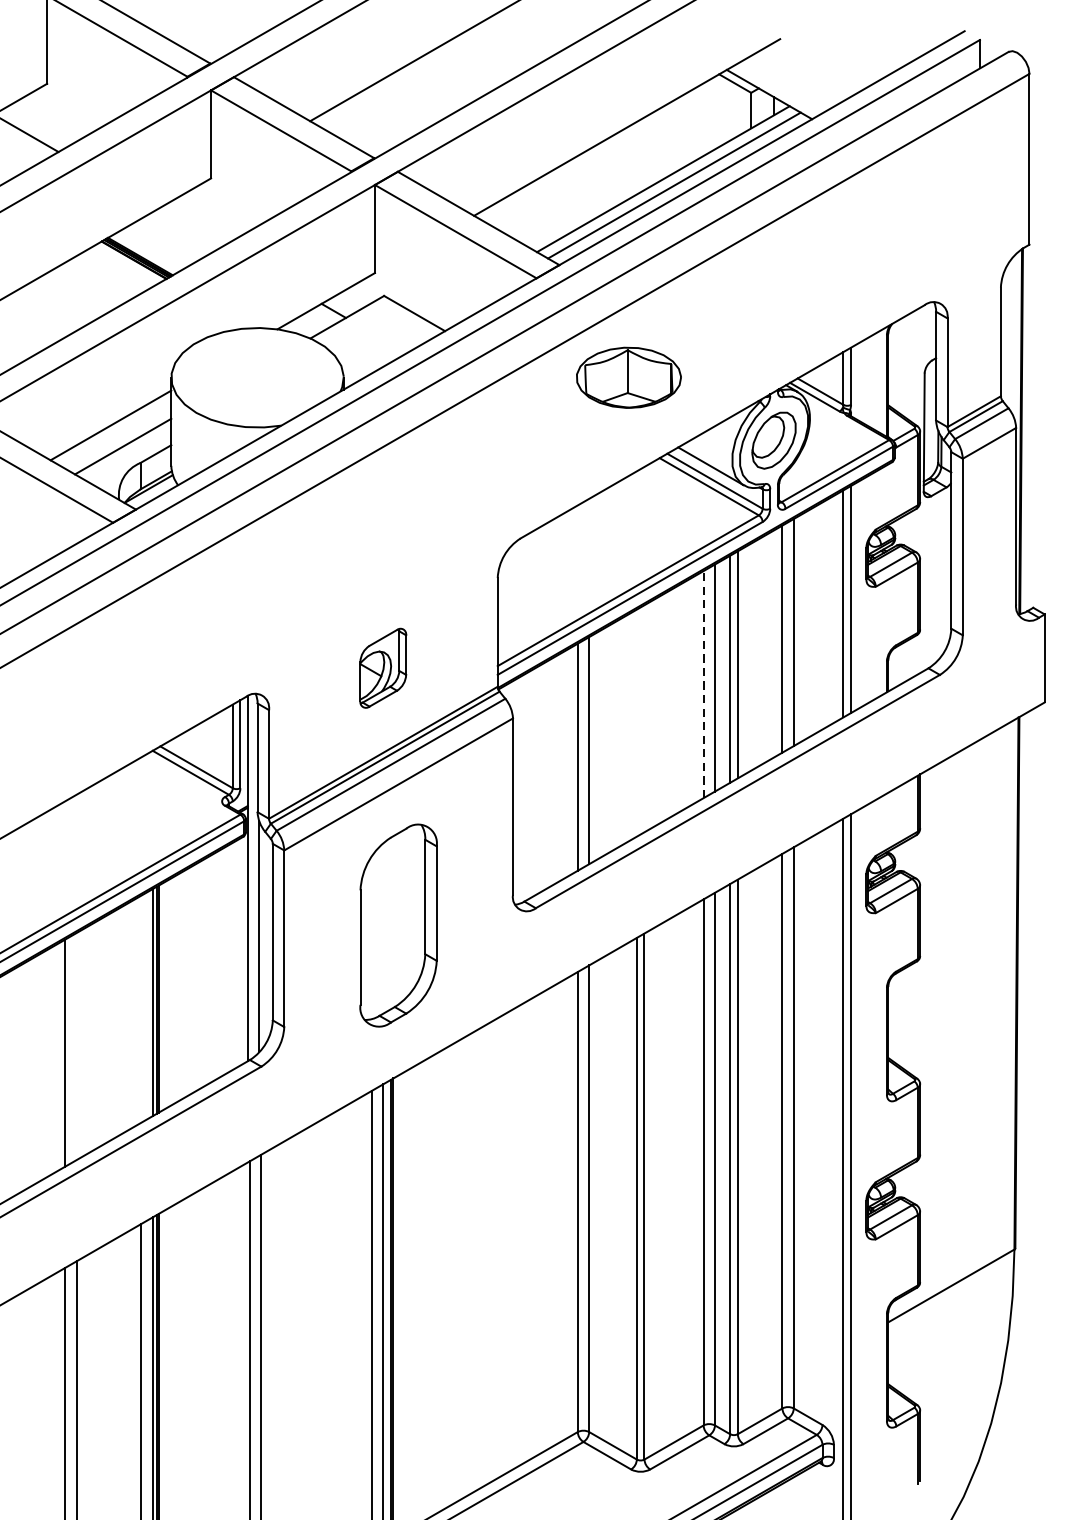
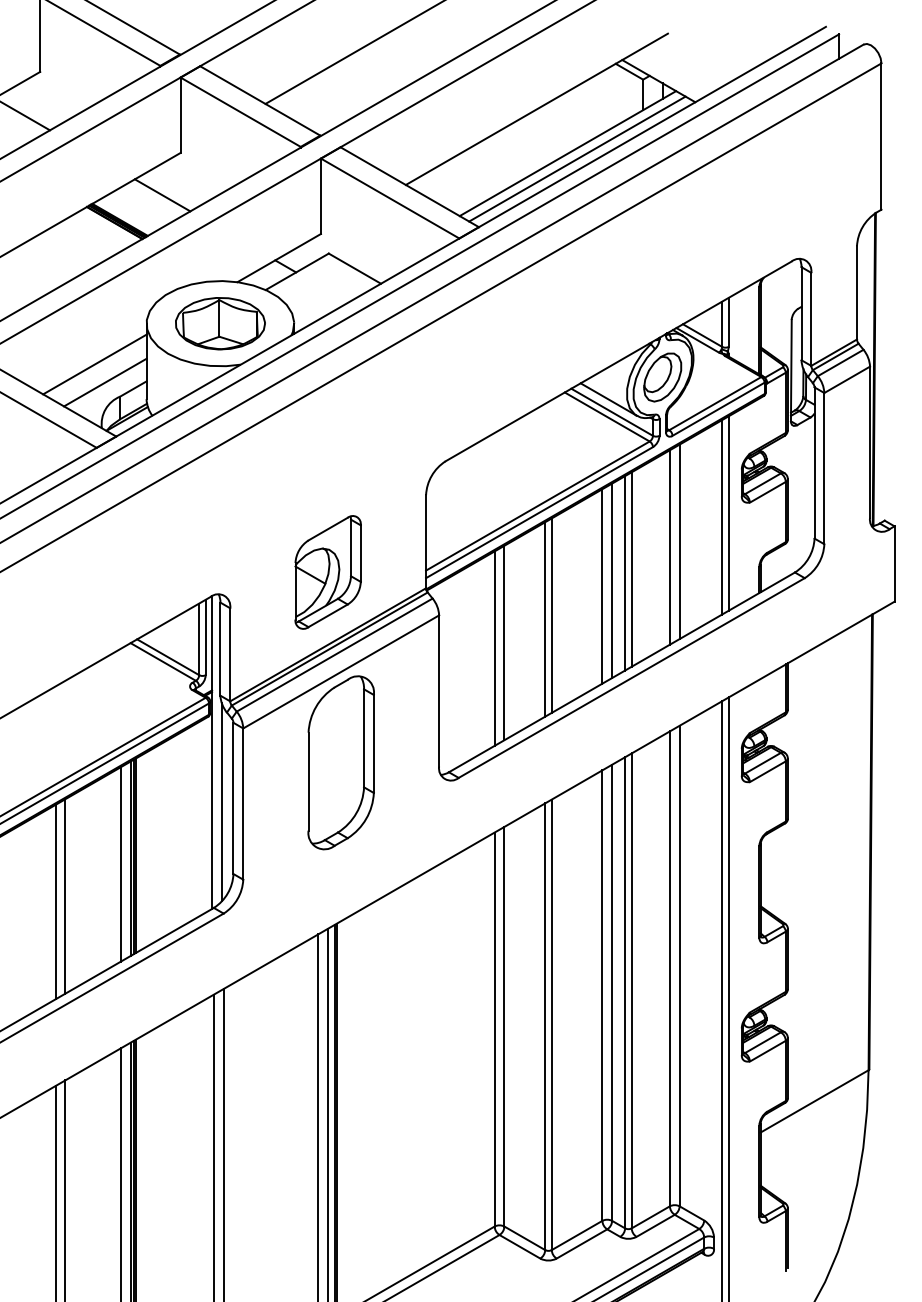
line: (189, 228) -> (162, 195), added
part: (628, 377) -> (220, 323), moved
part: (382, 668) -> (327, 572), size x1.67
line: (703, 683) -> (602, 585), dashed -> solid
line: (644, 718) -> (551, 615), added
line: (637, 723) -> (545, 619), added
part: (397, 925) -> (340, 762), moved
line: (140, 1009) -> (120, 864), added
line: (76, 1046) -> (65, 896), added

